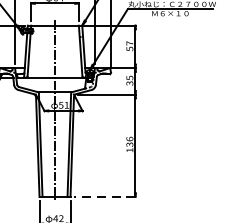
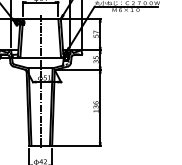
line: (103, 196) -> (76, 145), dashed -> solid

